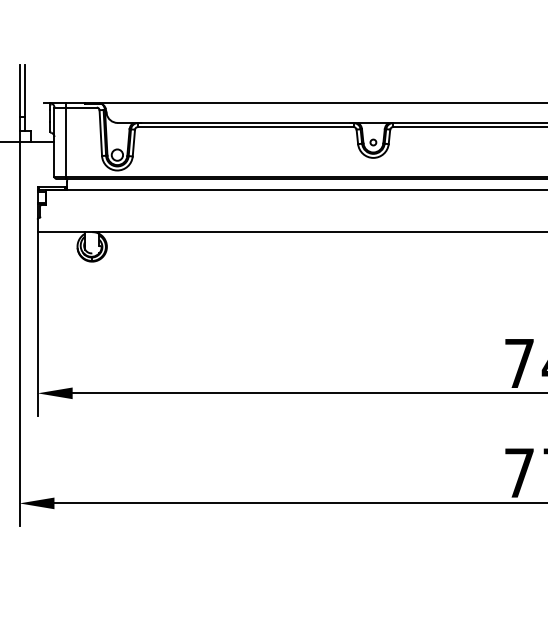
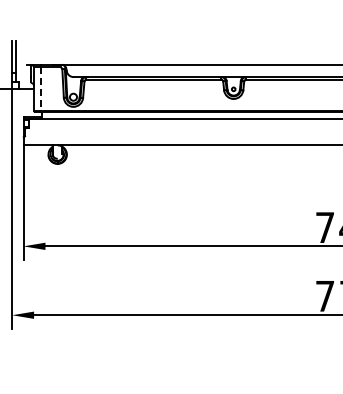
line: (66, 142) -> (41, 89), solid -> dashed

